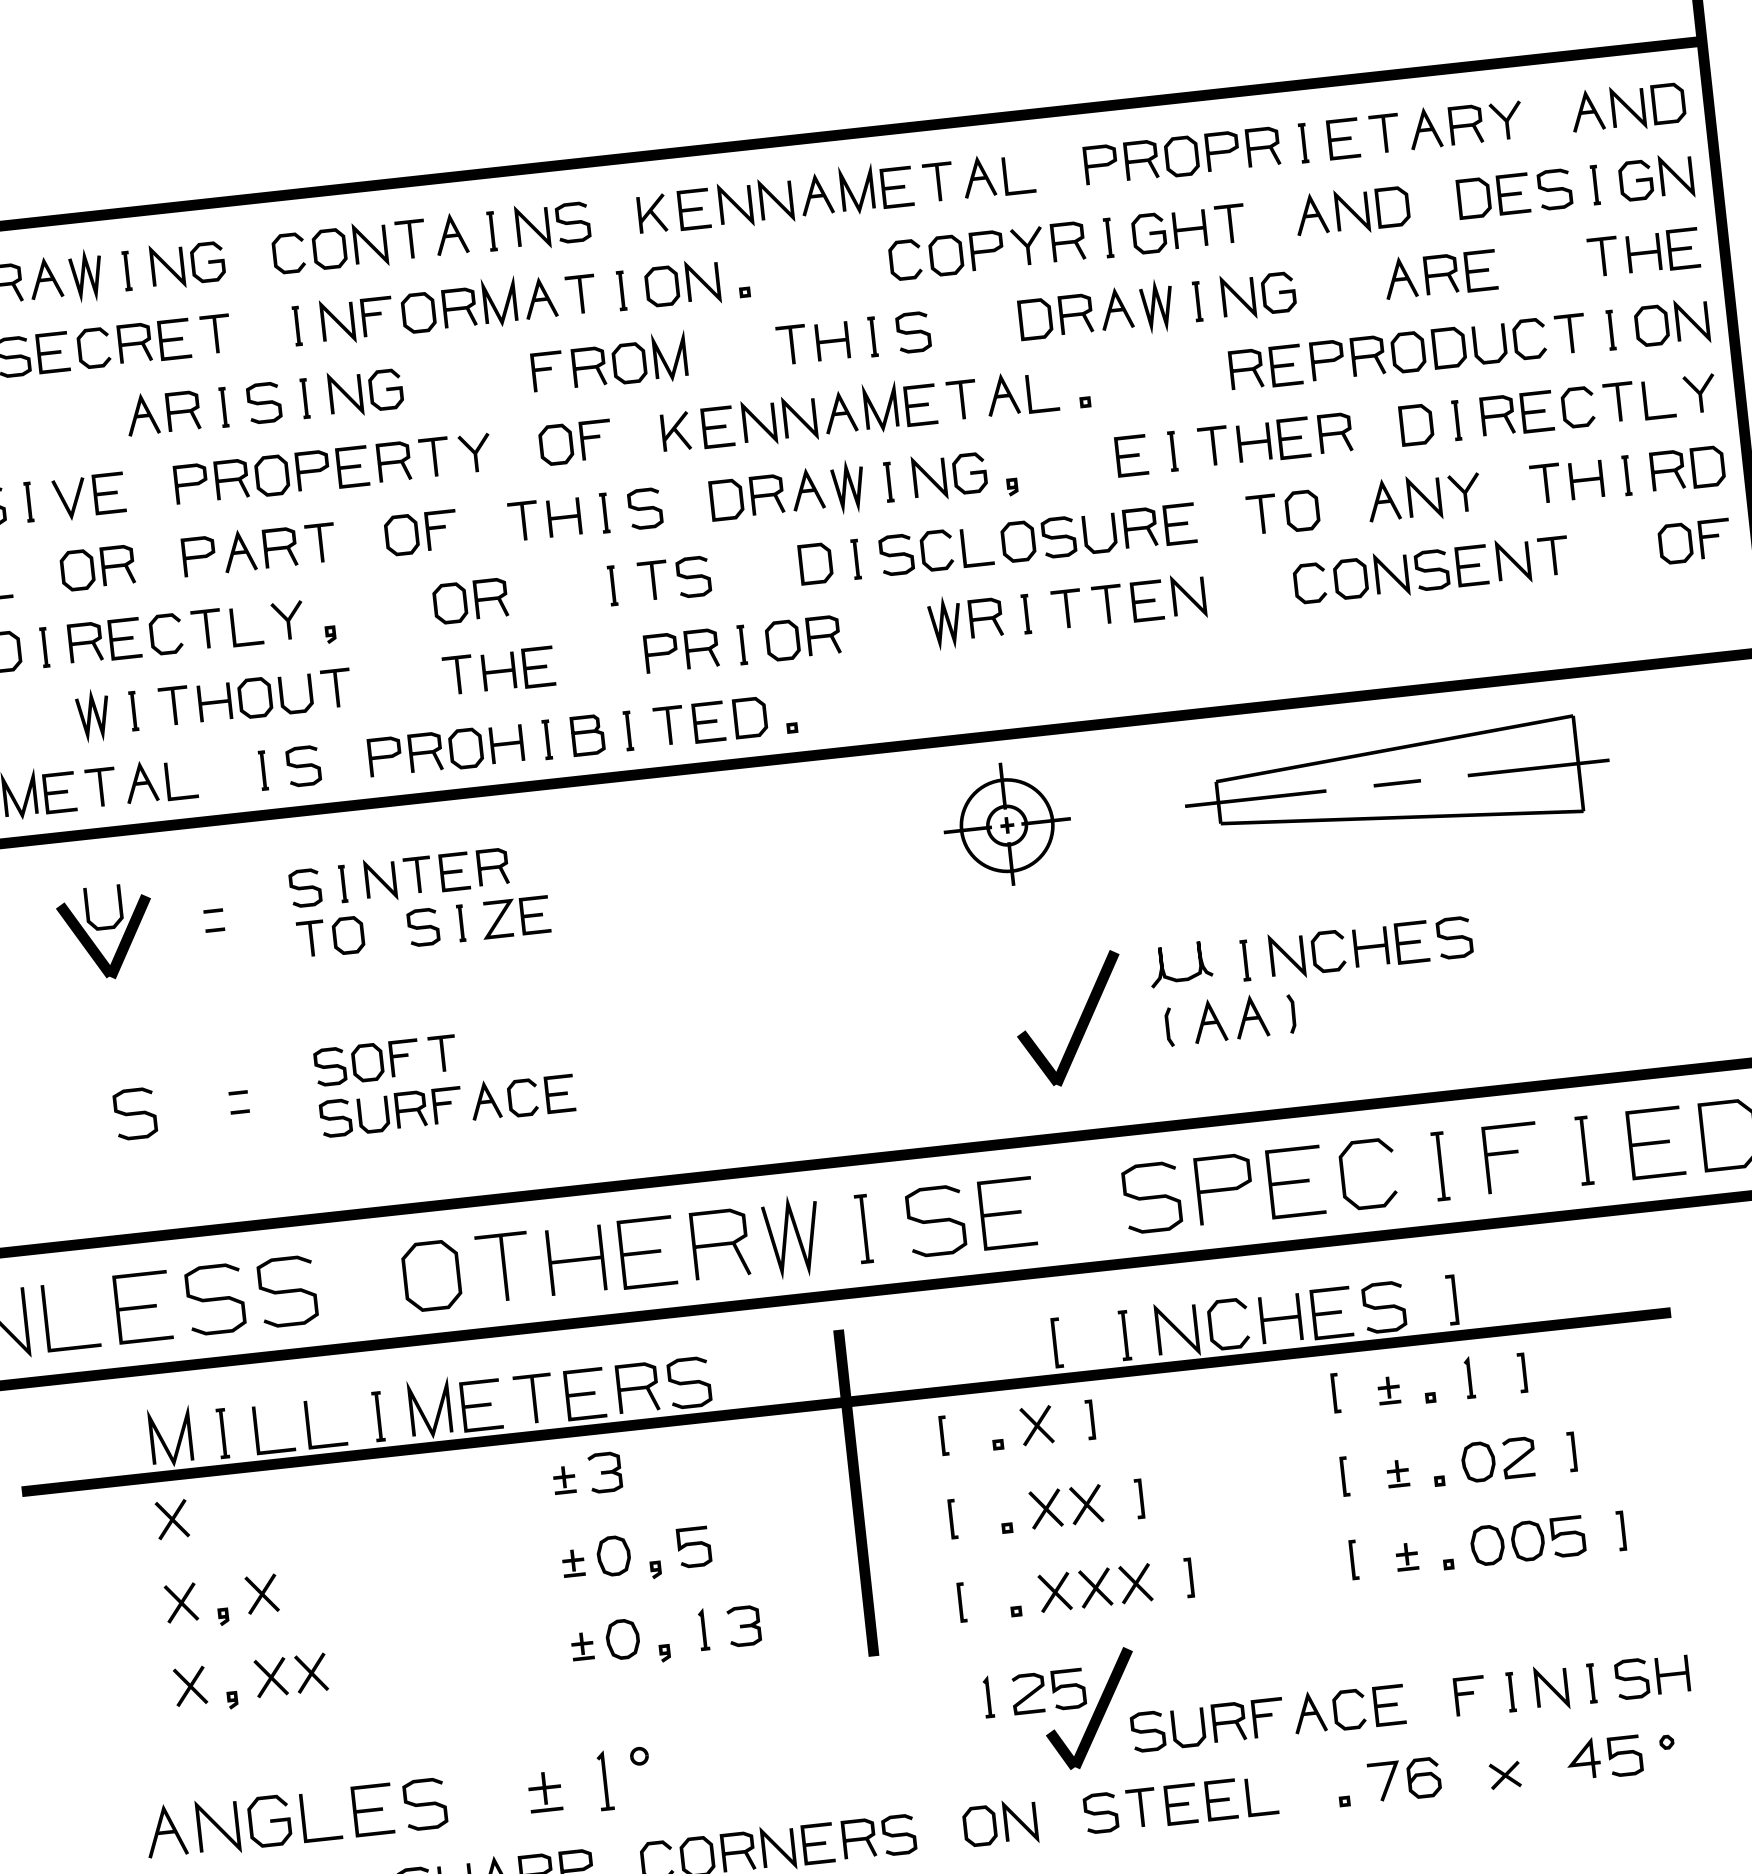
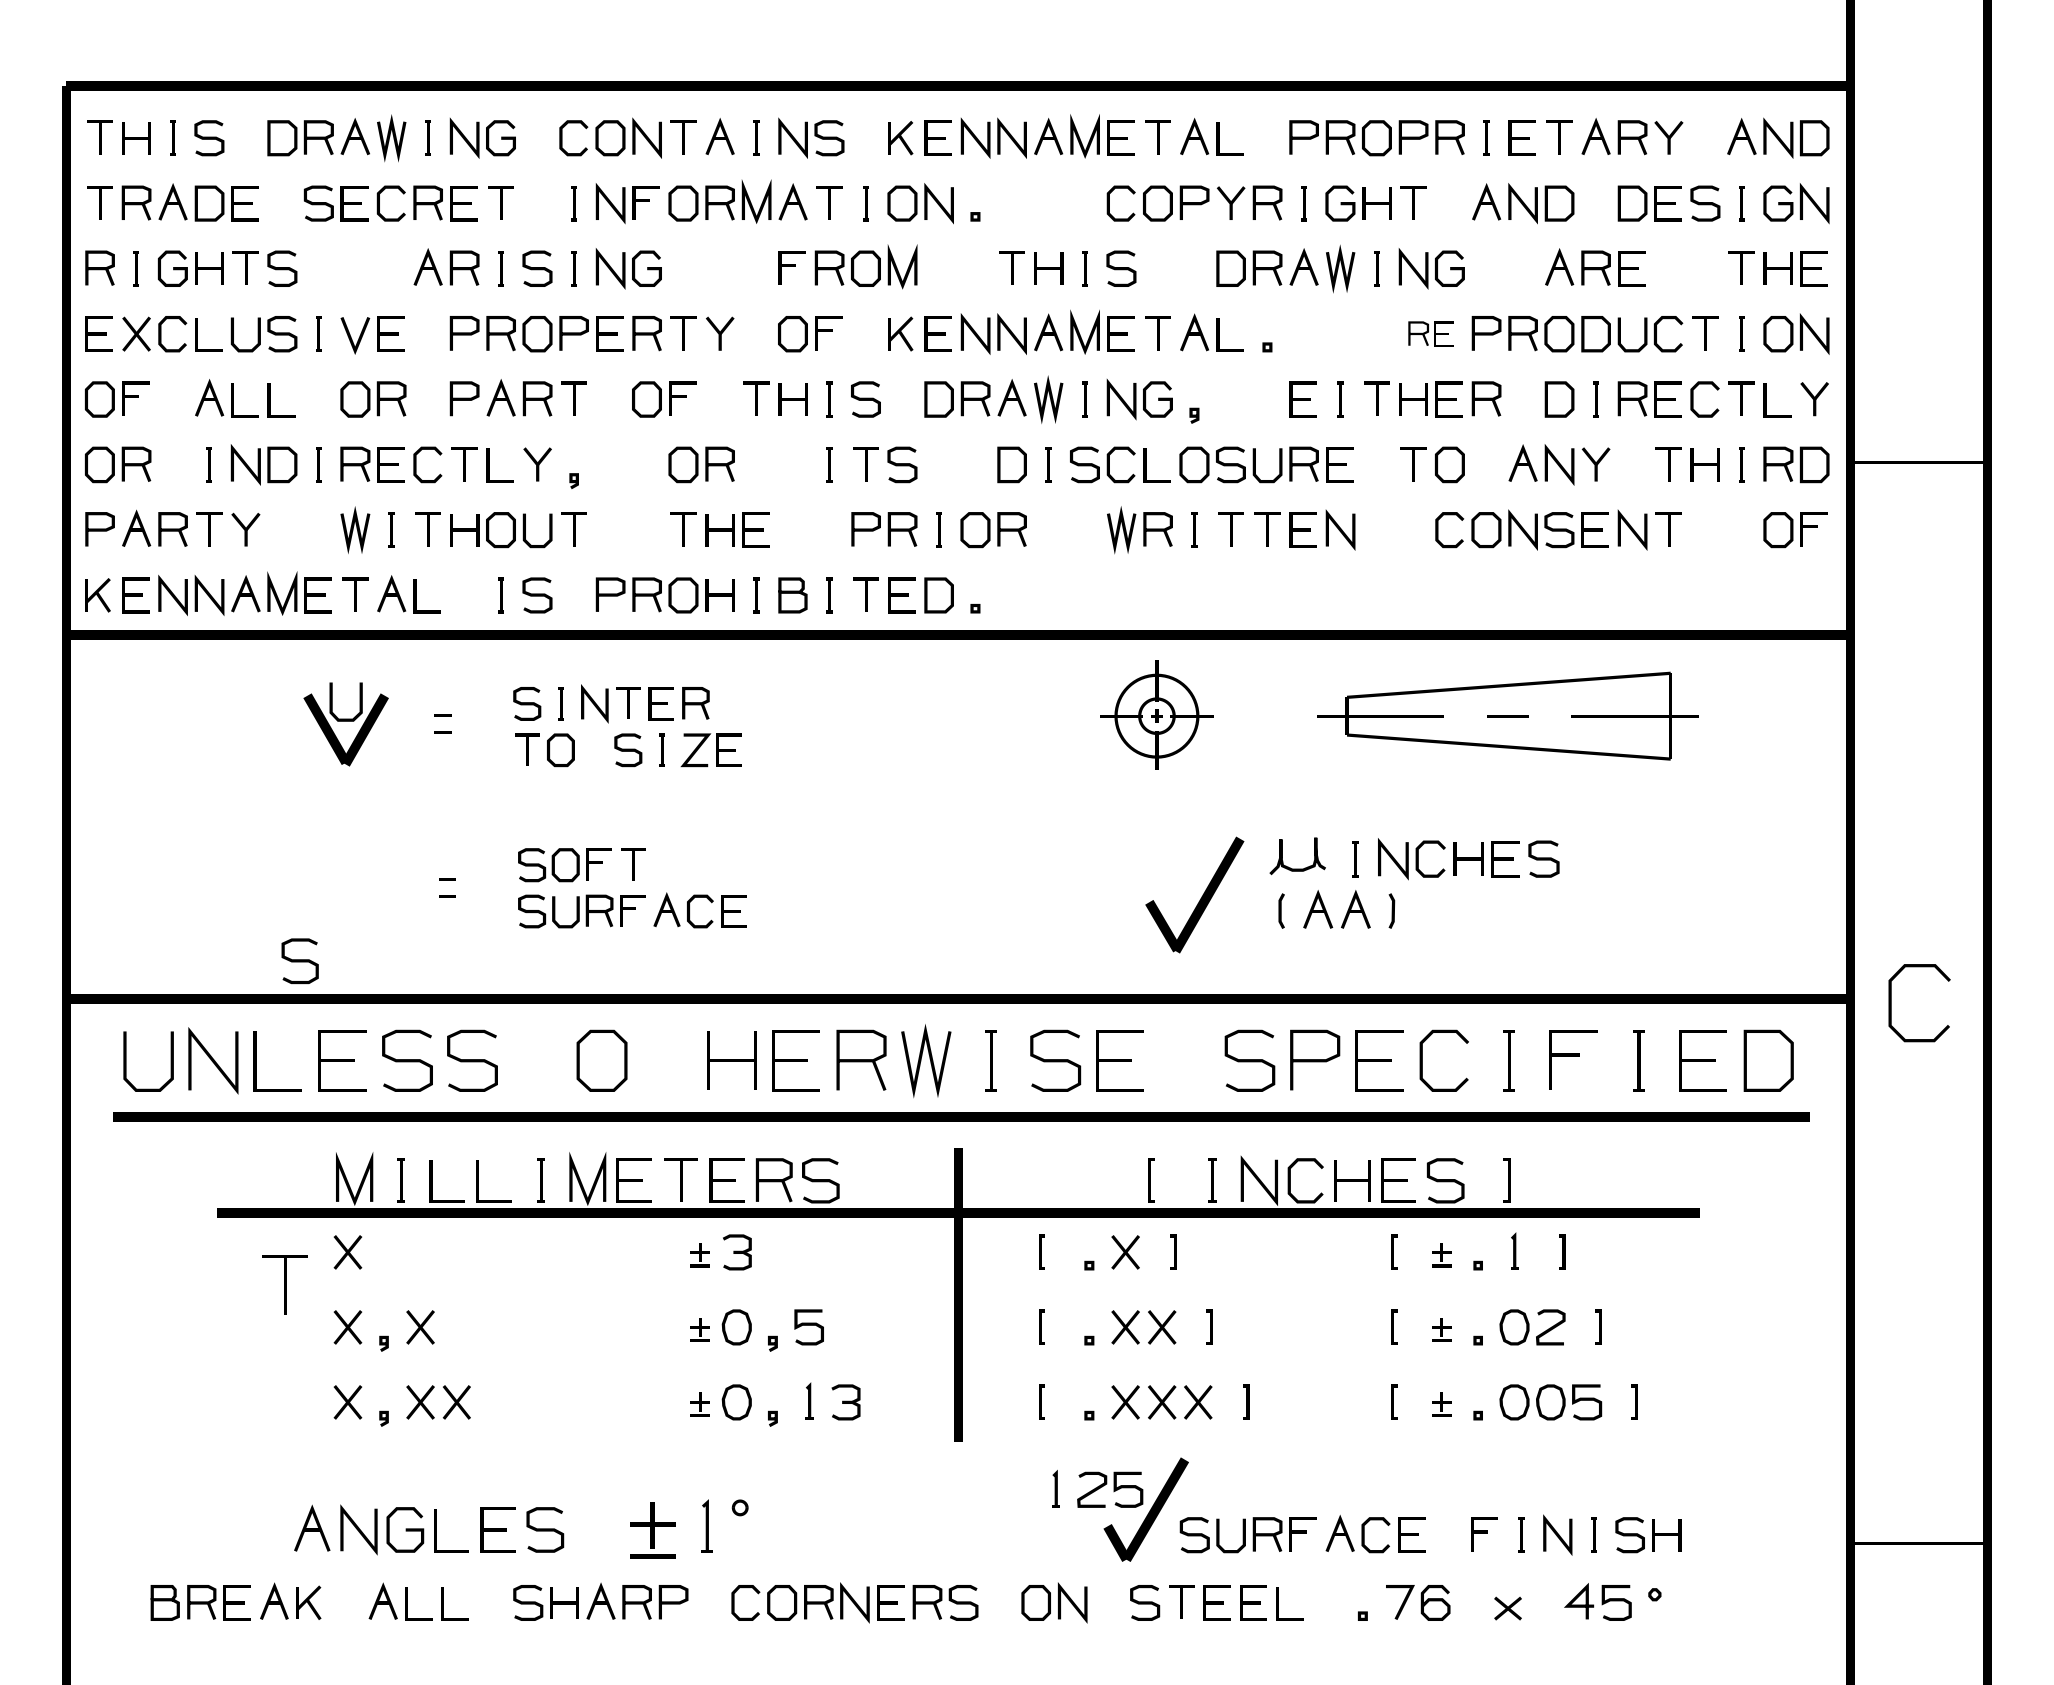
part: (1265, 367) -> (1430, 333), size x0.7
curve: (134, 1113) -> (299, 960), moved
part: (503, 1266) -> (284, 1284), moved
part: (544, 1791) -> (652, 1530), size x1.6

